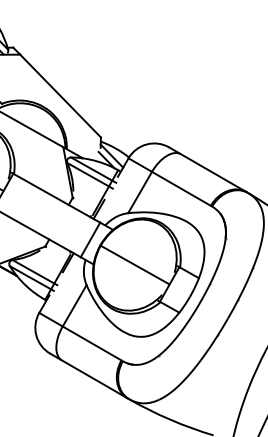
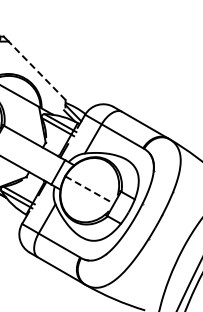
line: (61, 95) -> (37, 70), solid -> dashed
line: (134, 265) -> (89, 190), solid -> dashed

